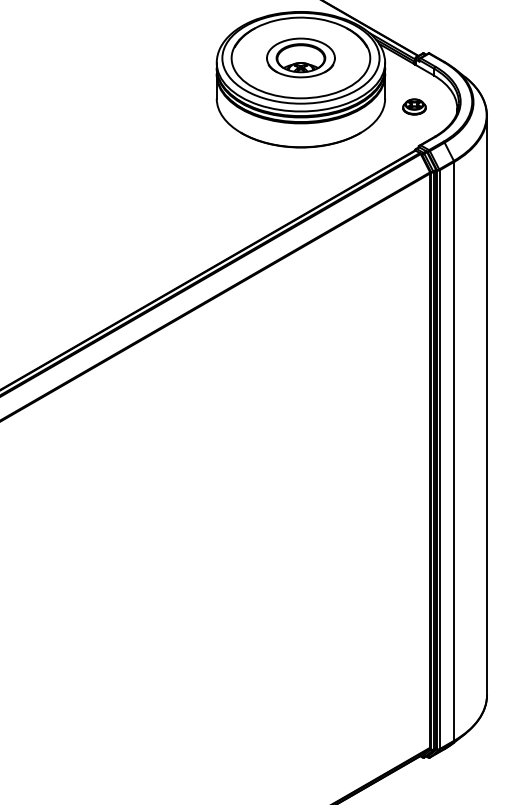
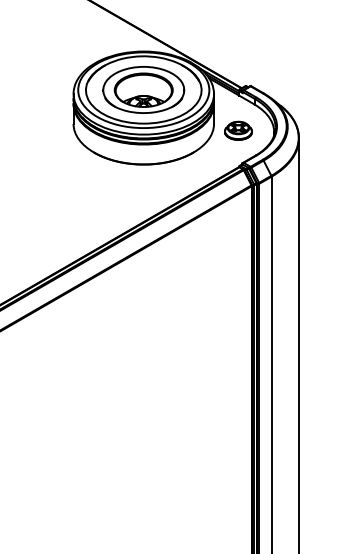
part: (300, 57) -> (143, 89), size x1.43
part: (414, 106) -> (238, 130), size x1.43

